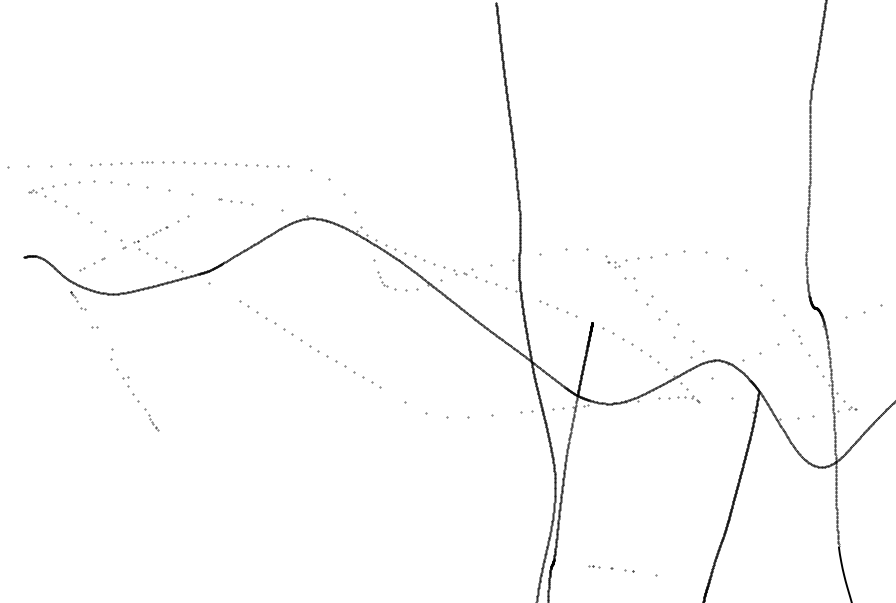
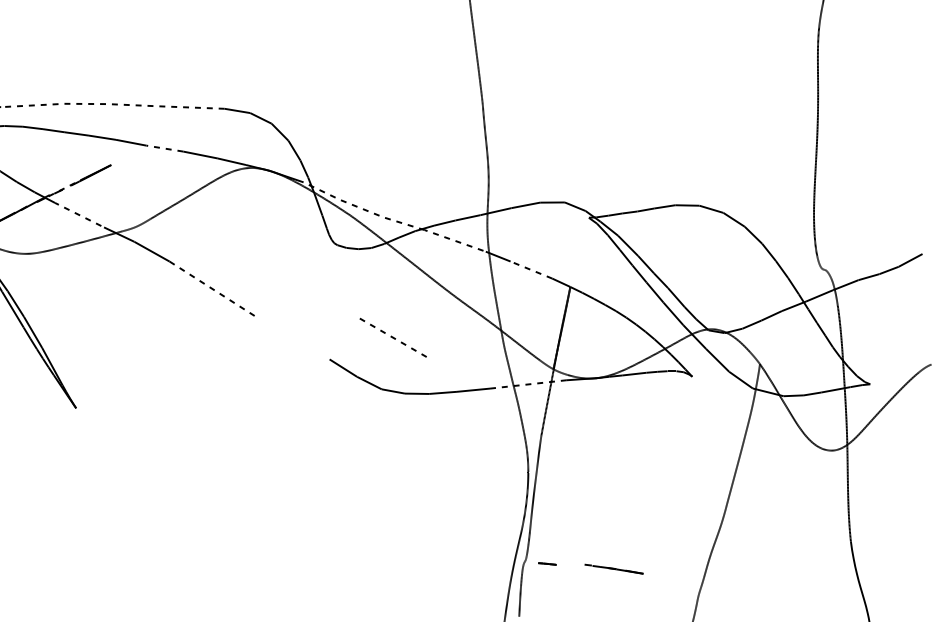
line: (345, 366) -> (391, 336), moved
part: (594, 566) -> (544, 563), moved

